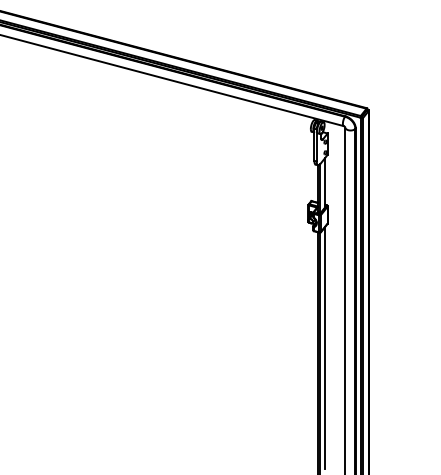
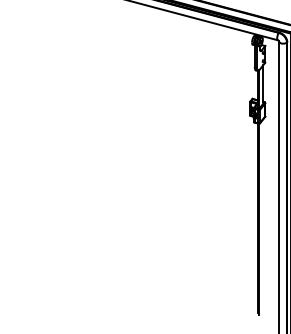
line: (325, 347) -> (263, 213), removed

